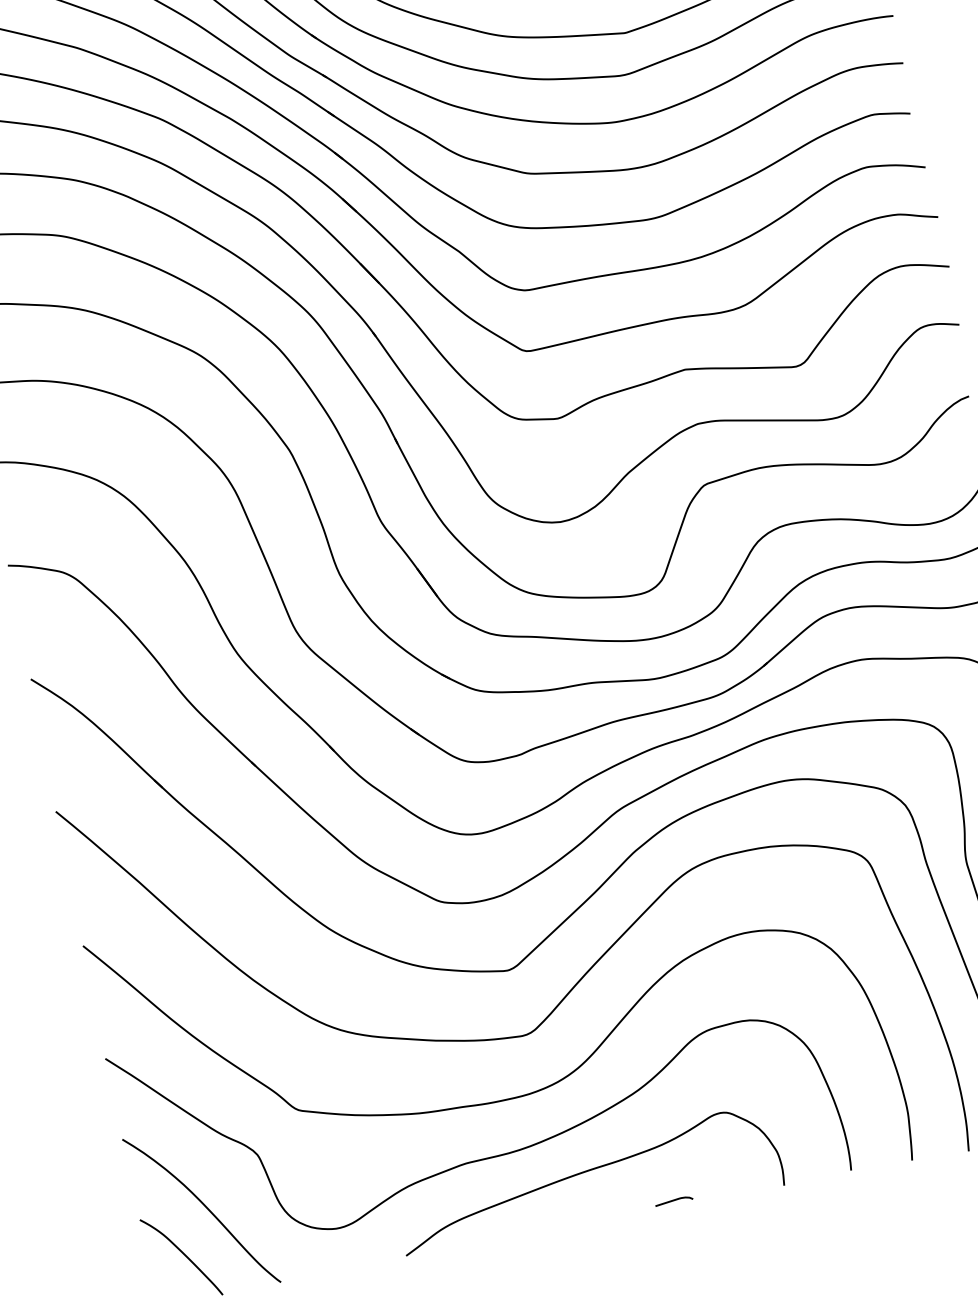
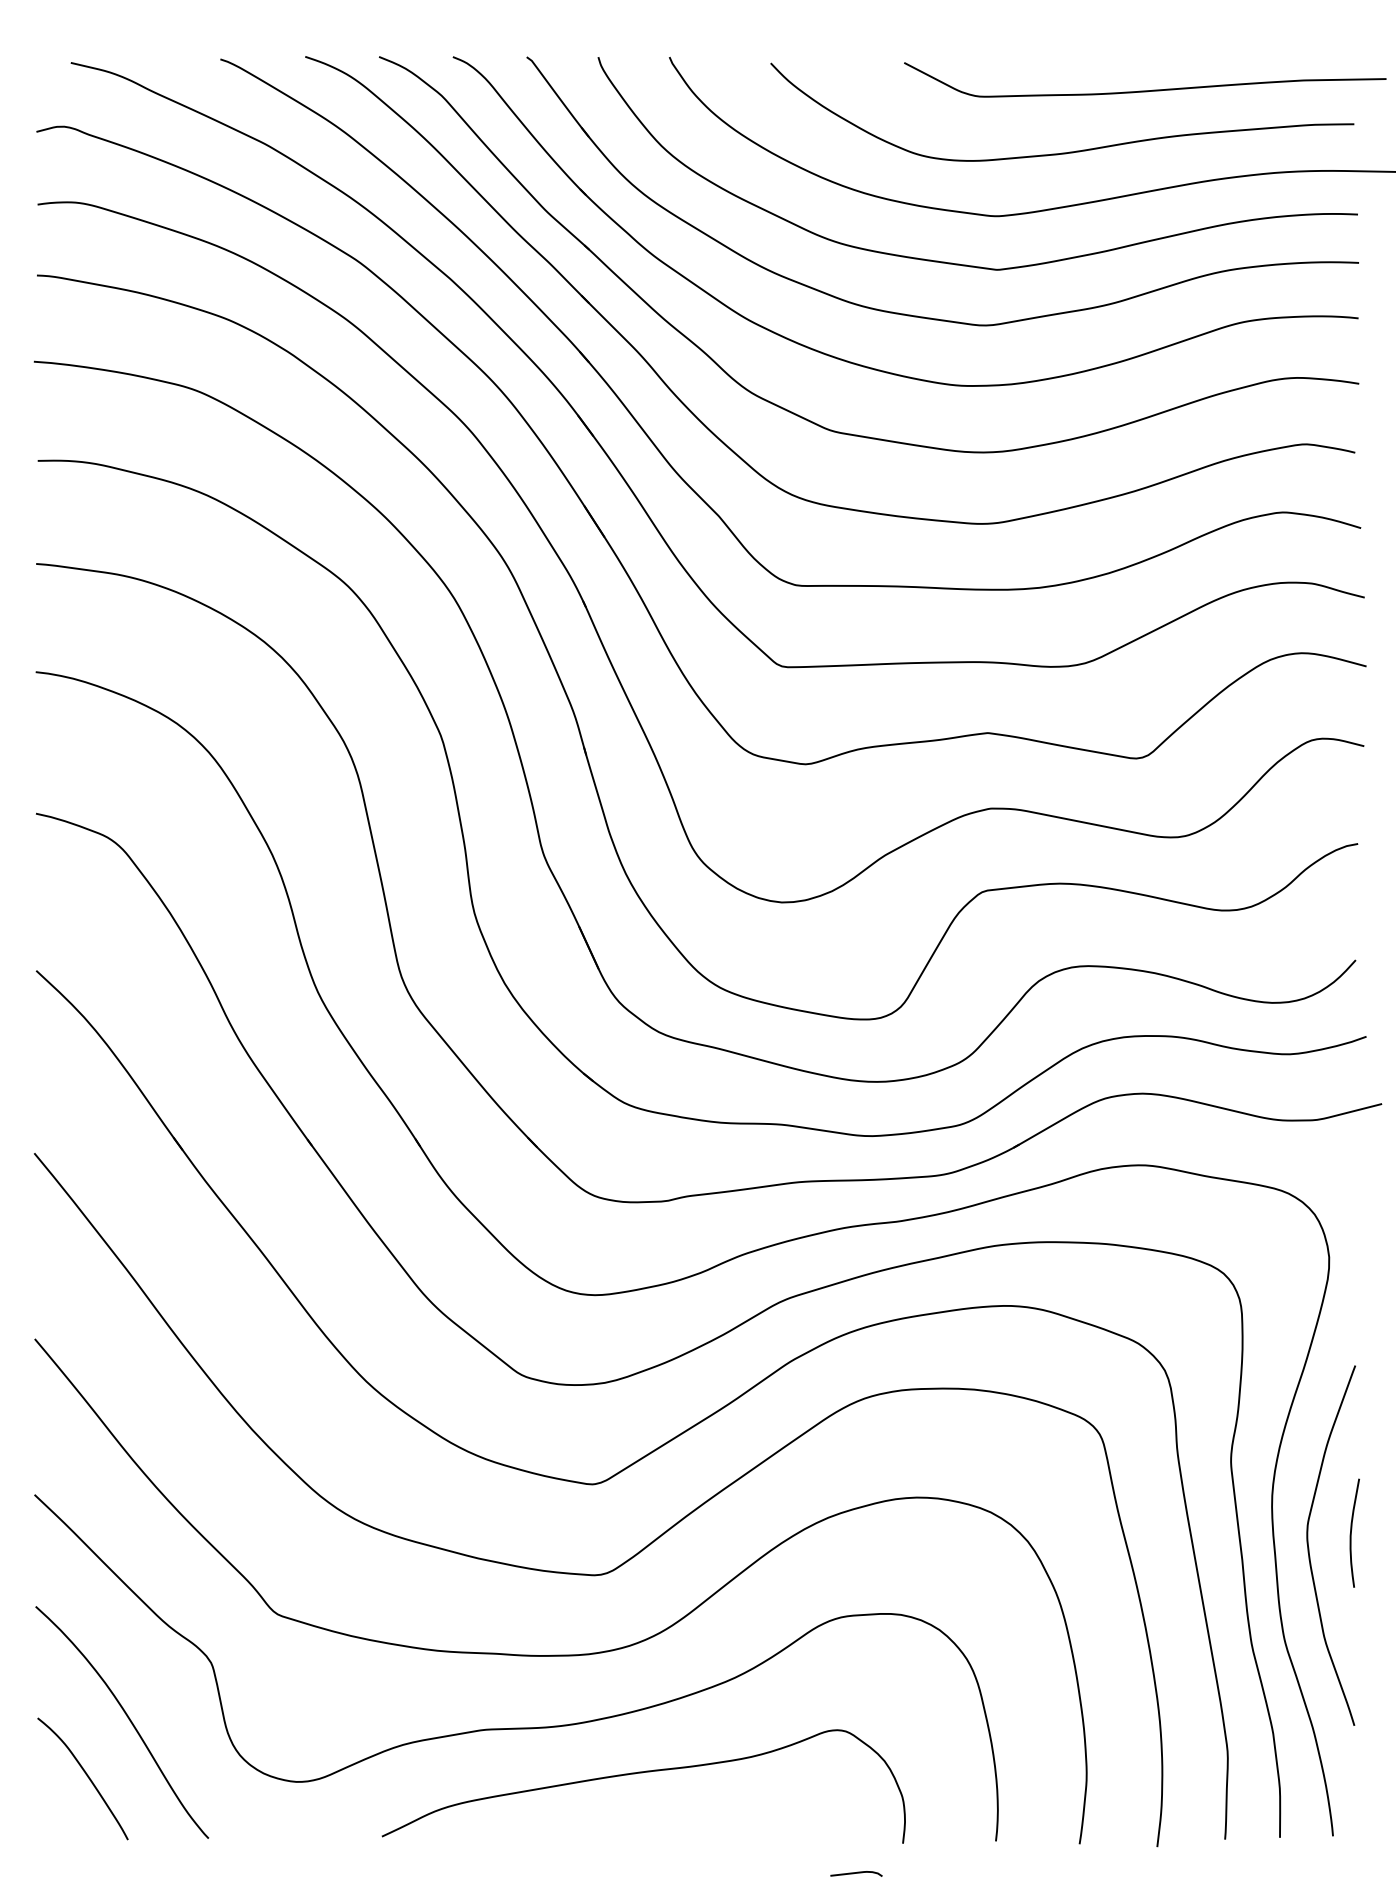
curve: (674, 1200) -> (856, 1873), moved

